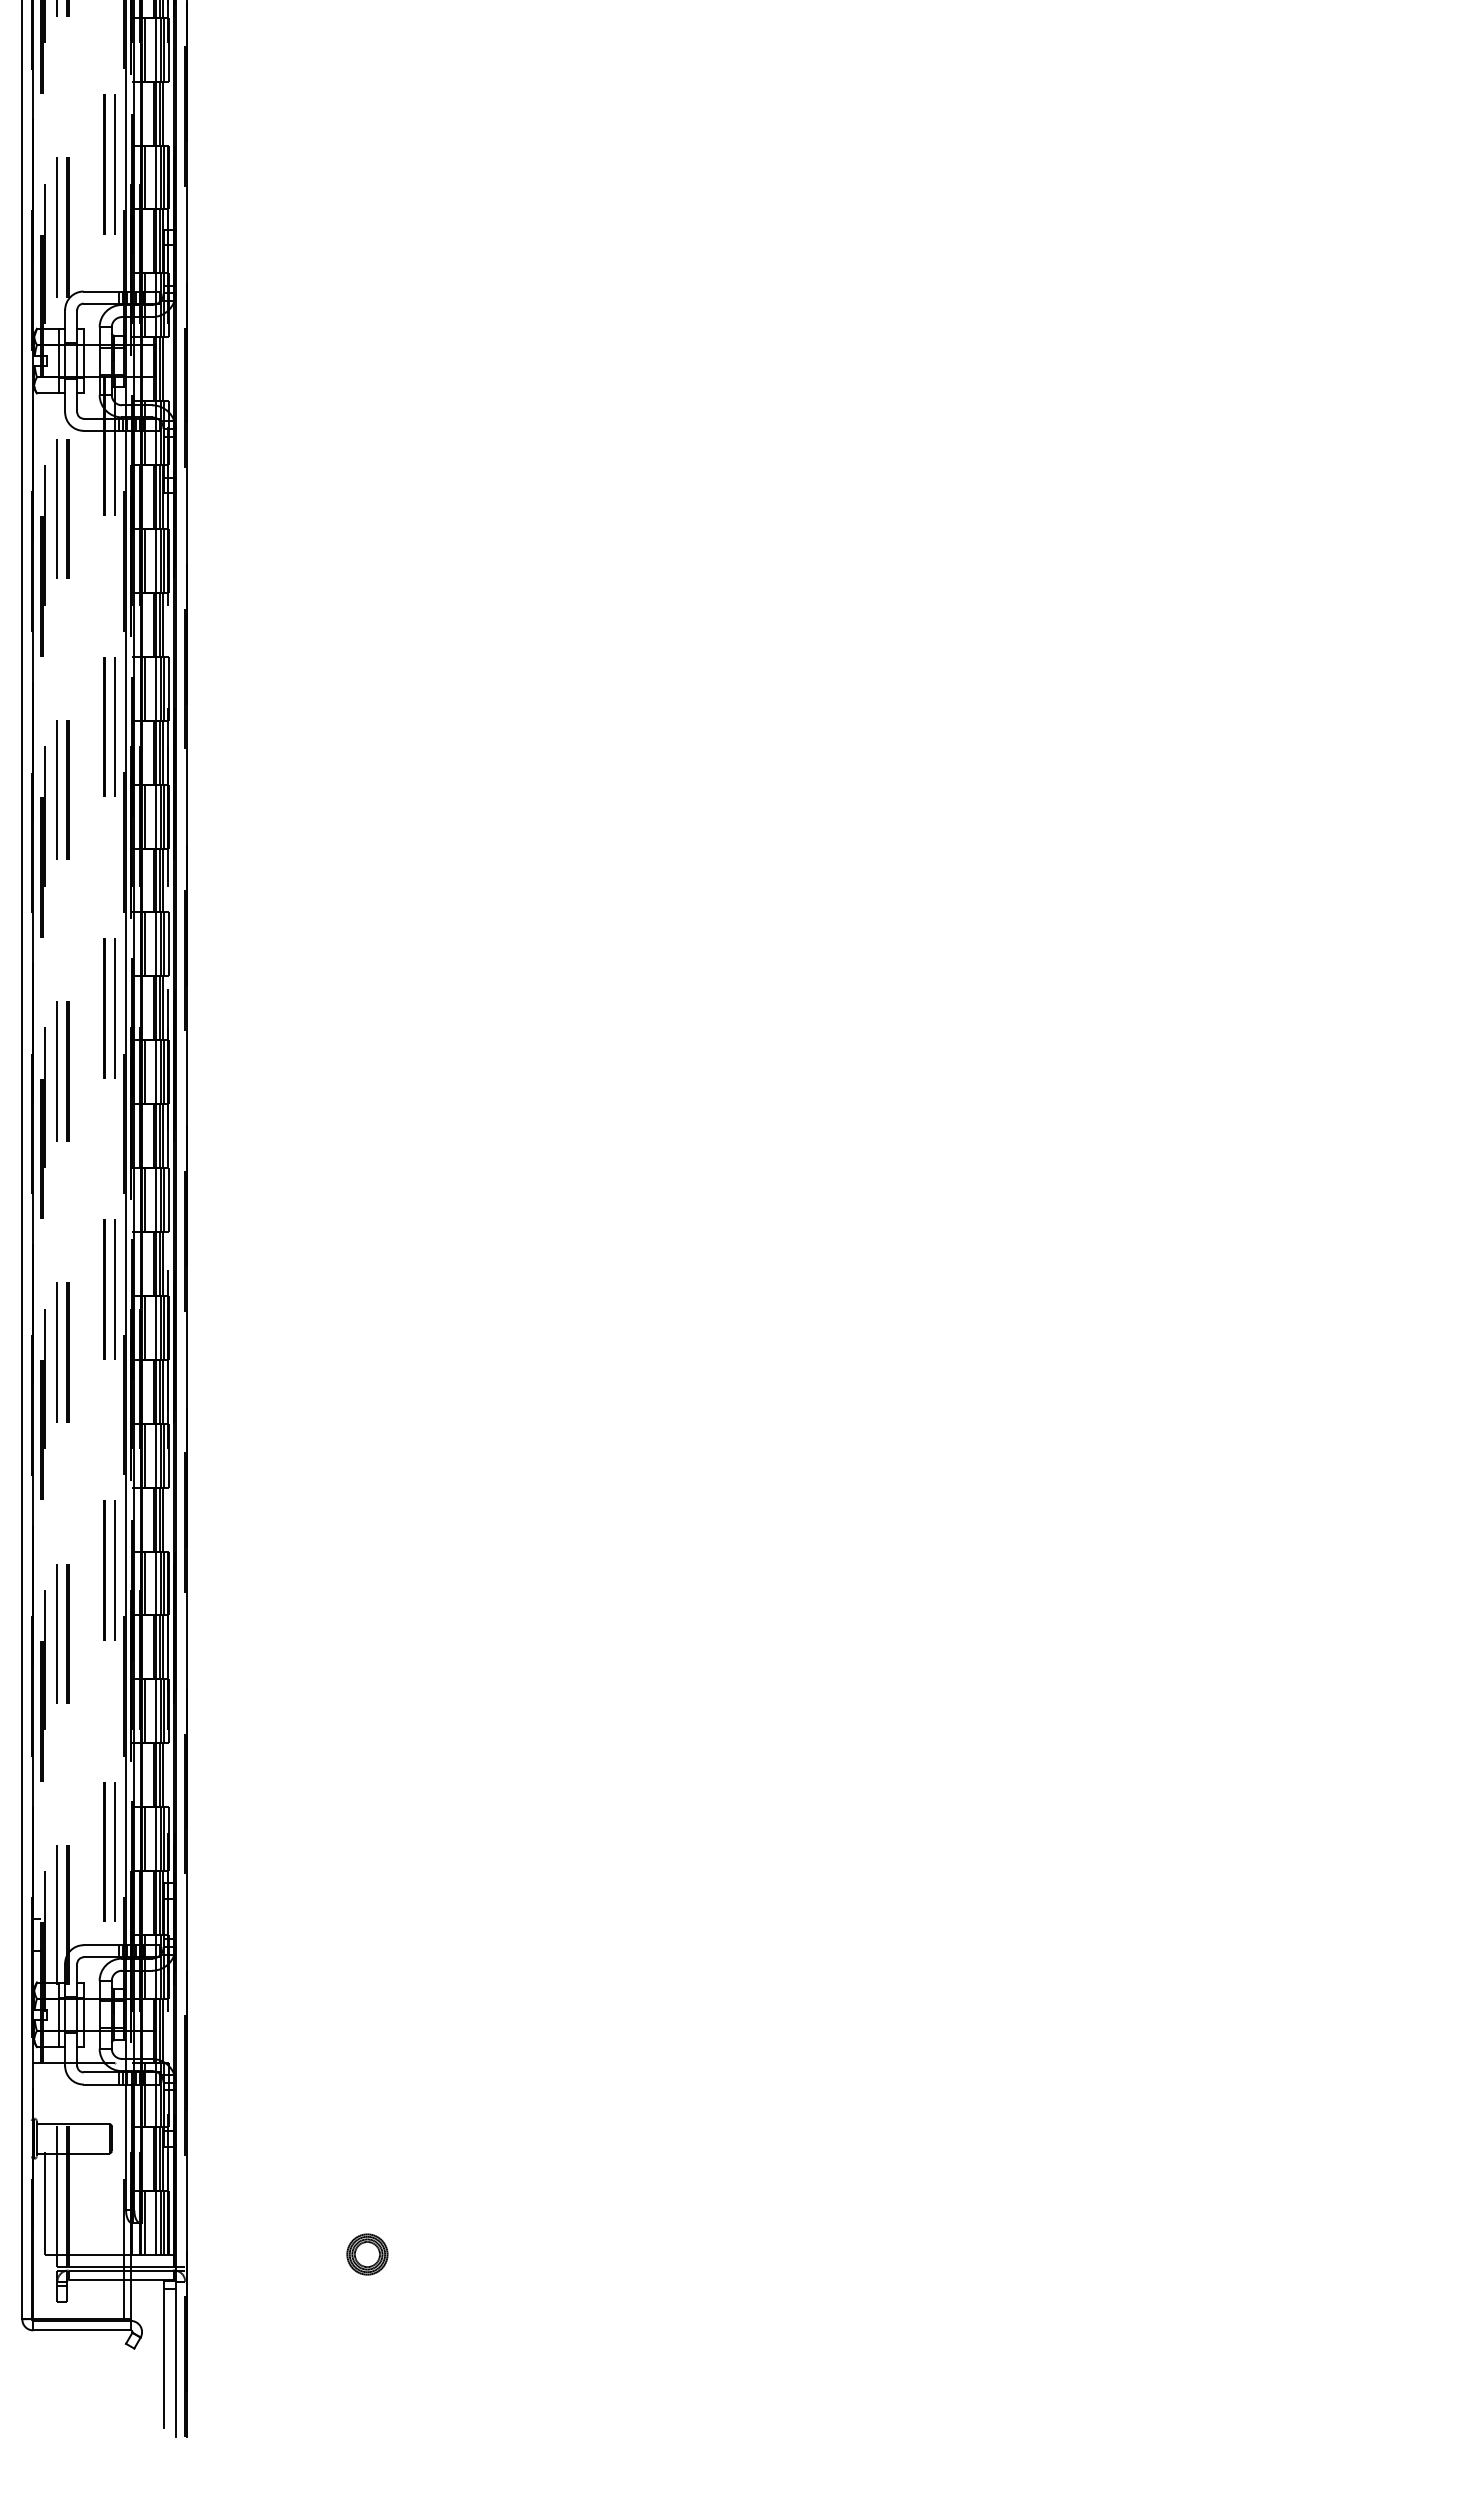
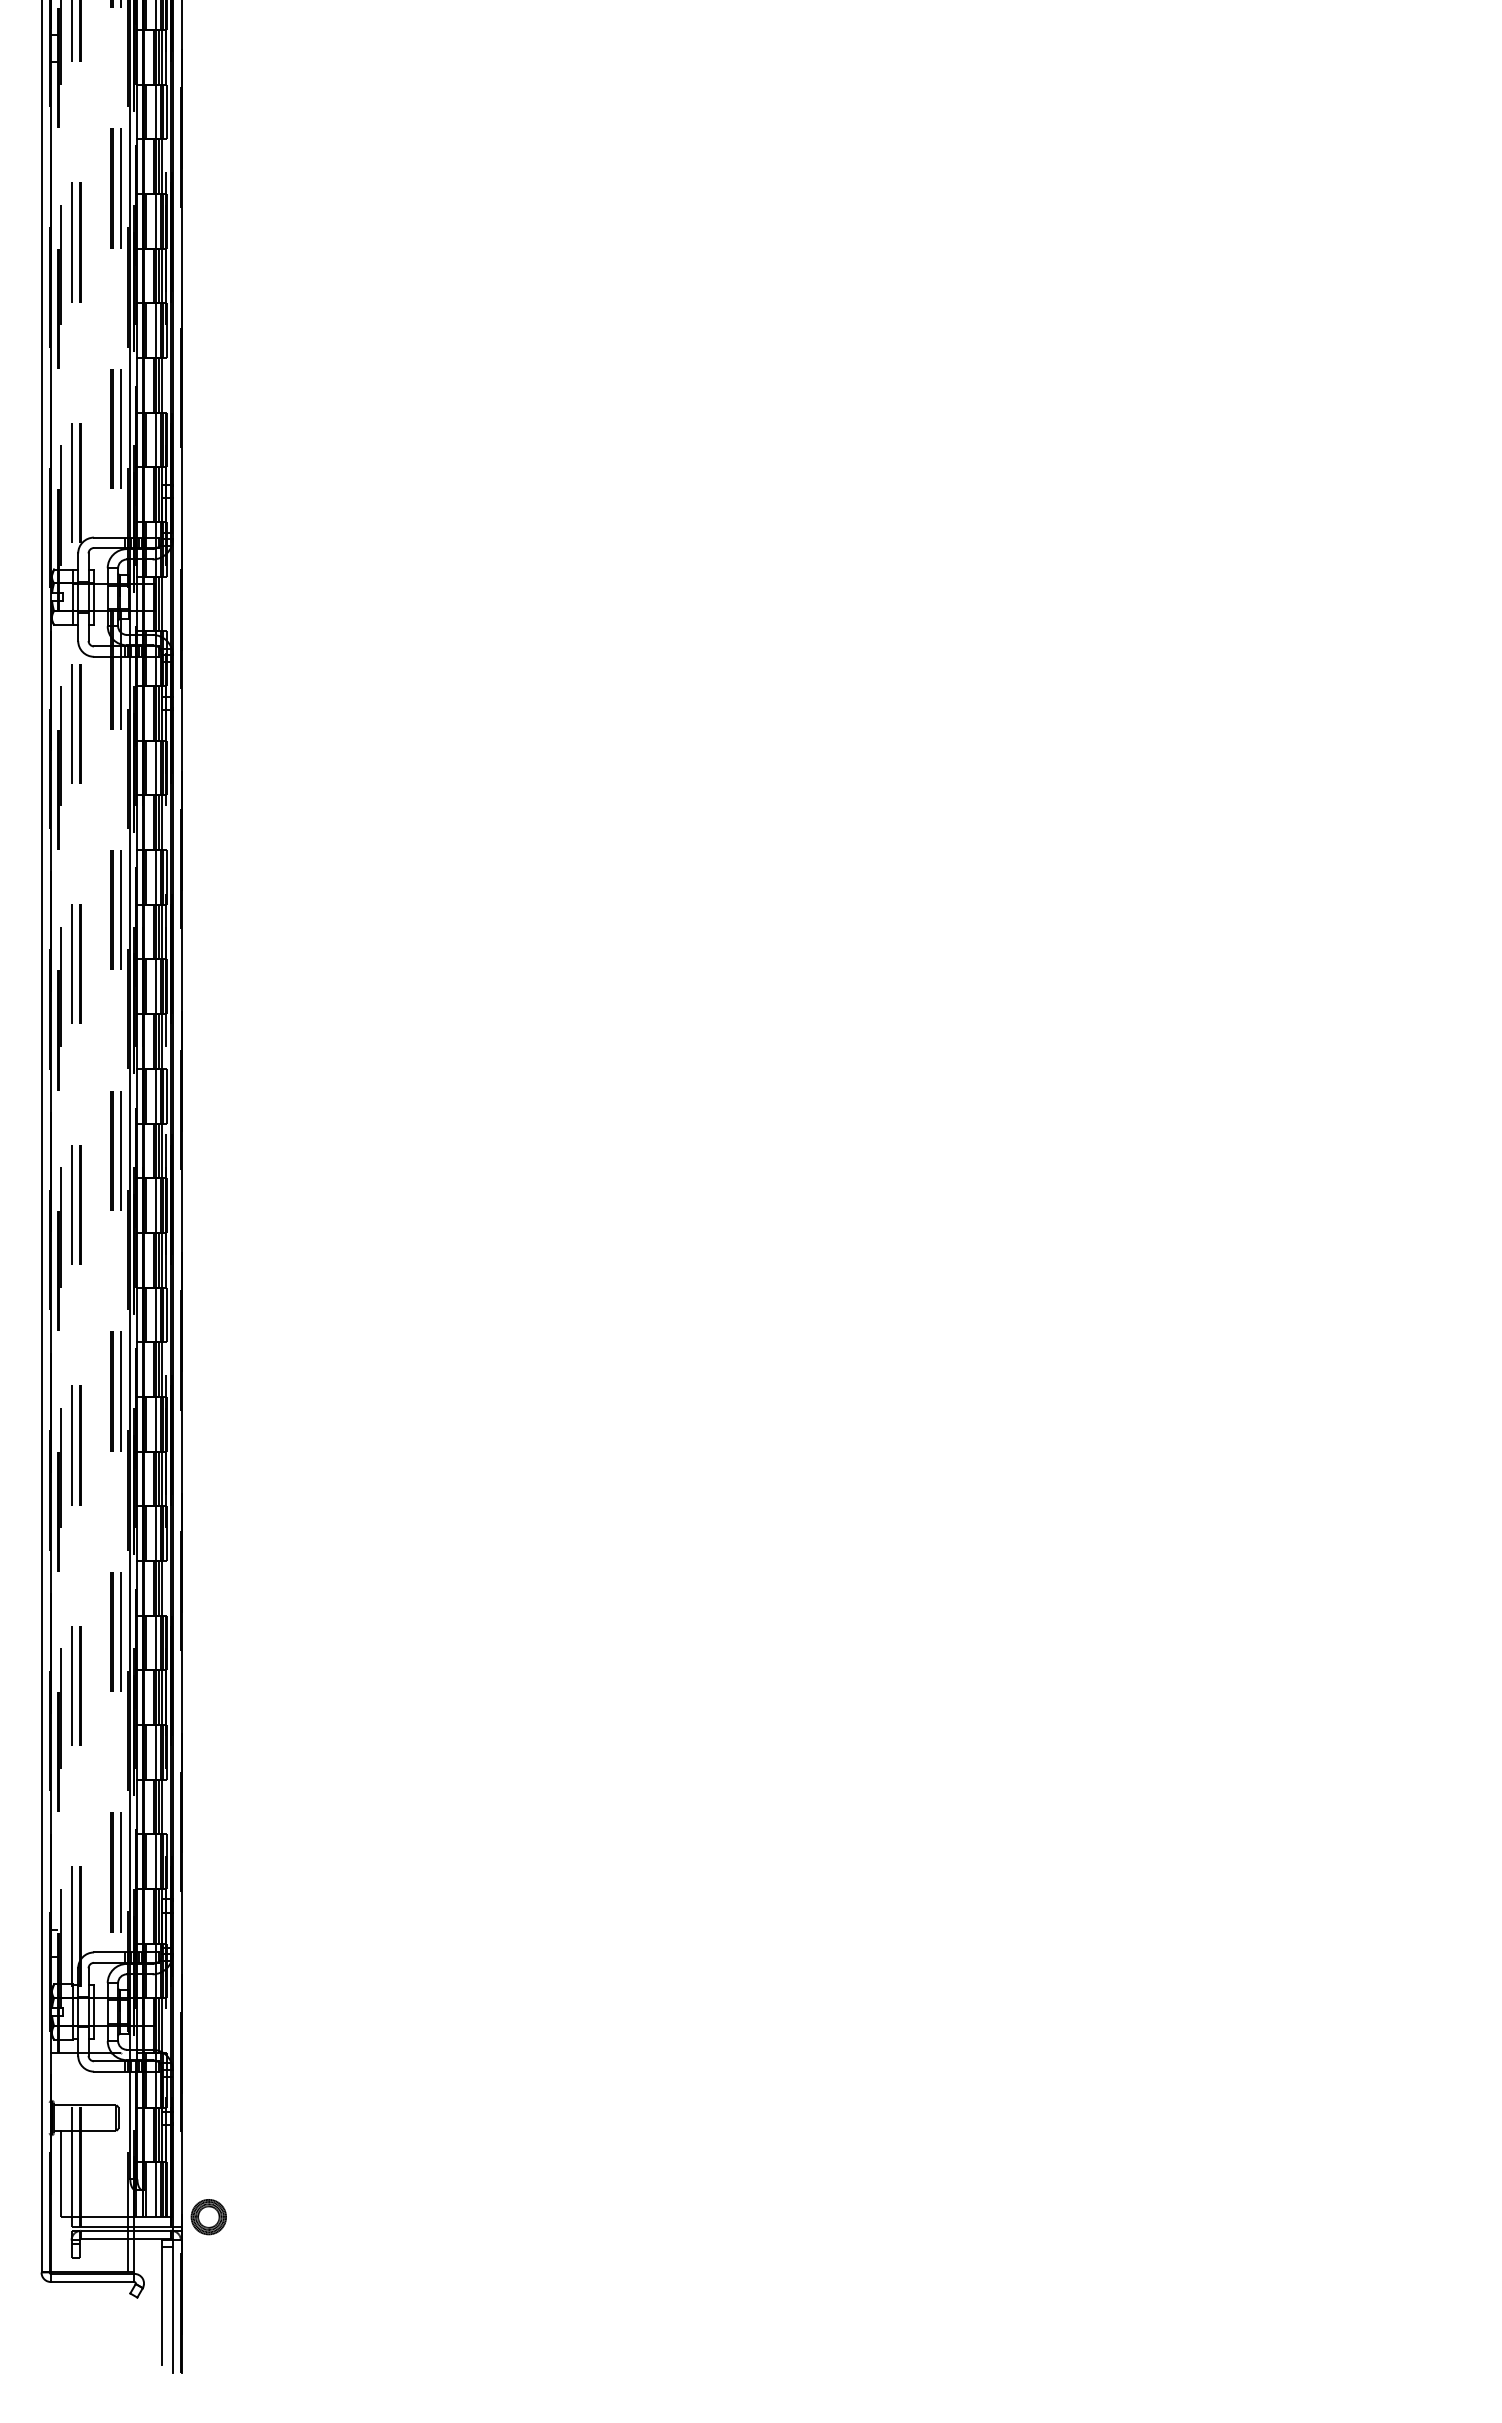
part: (367, 2254) -> (208, 2217), moved

